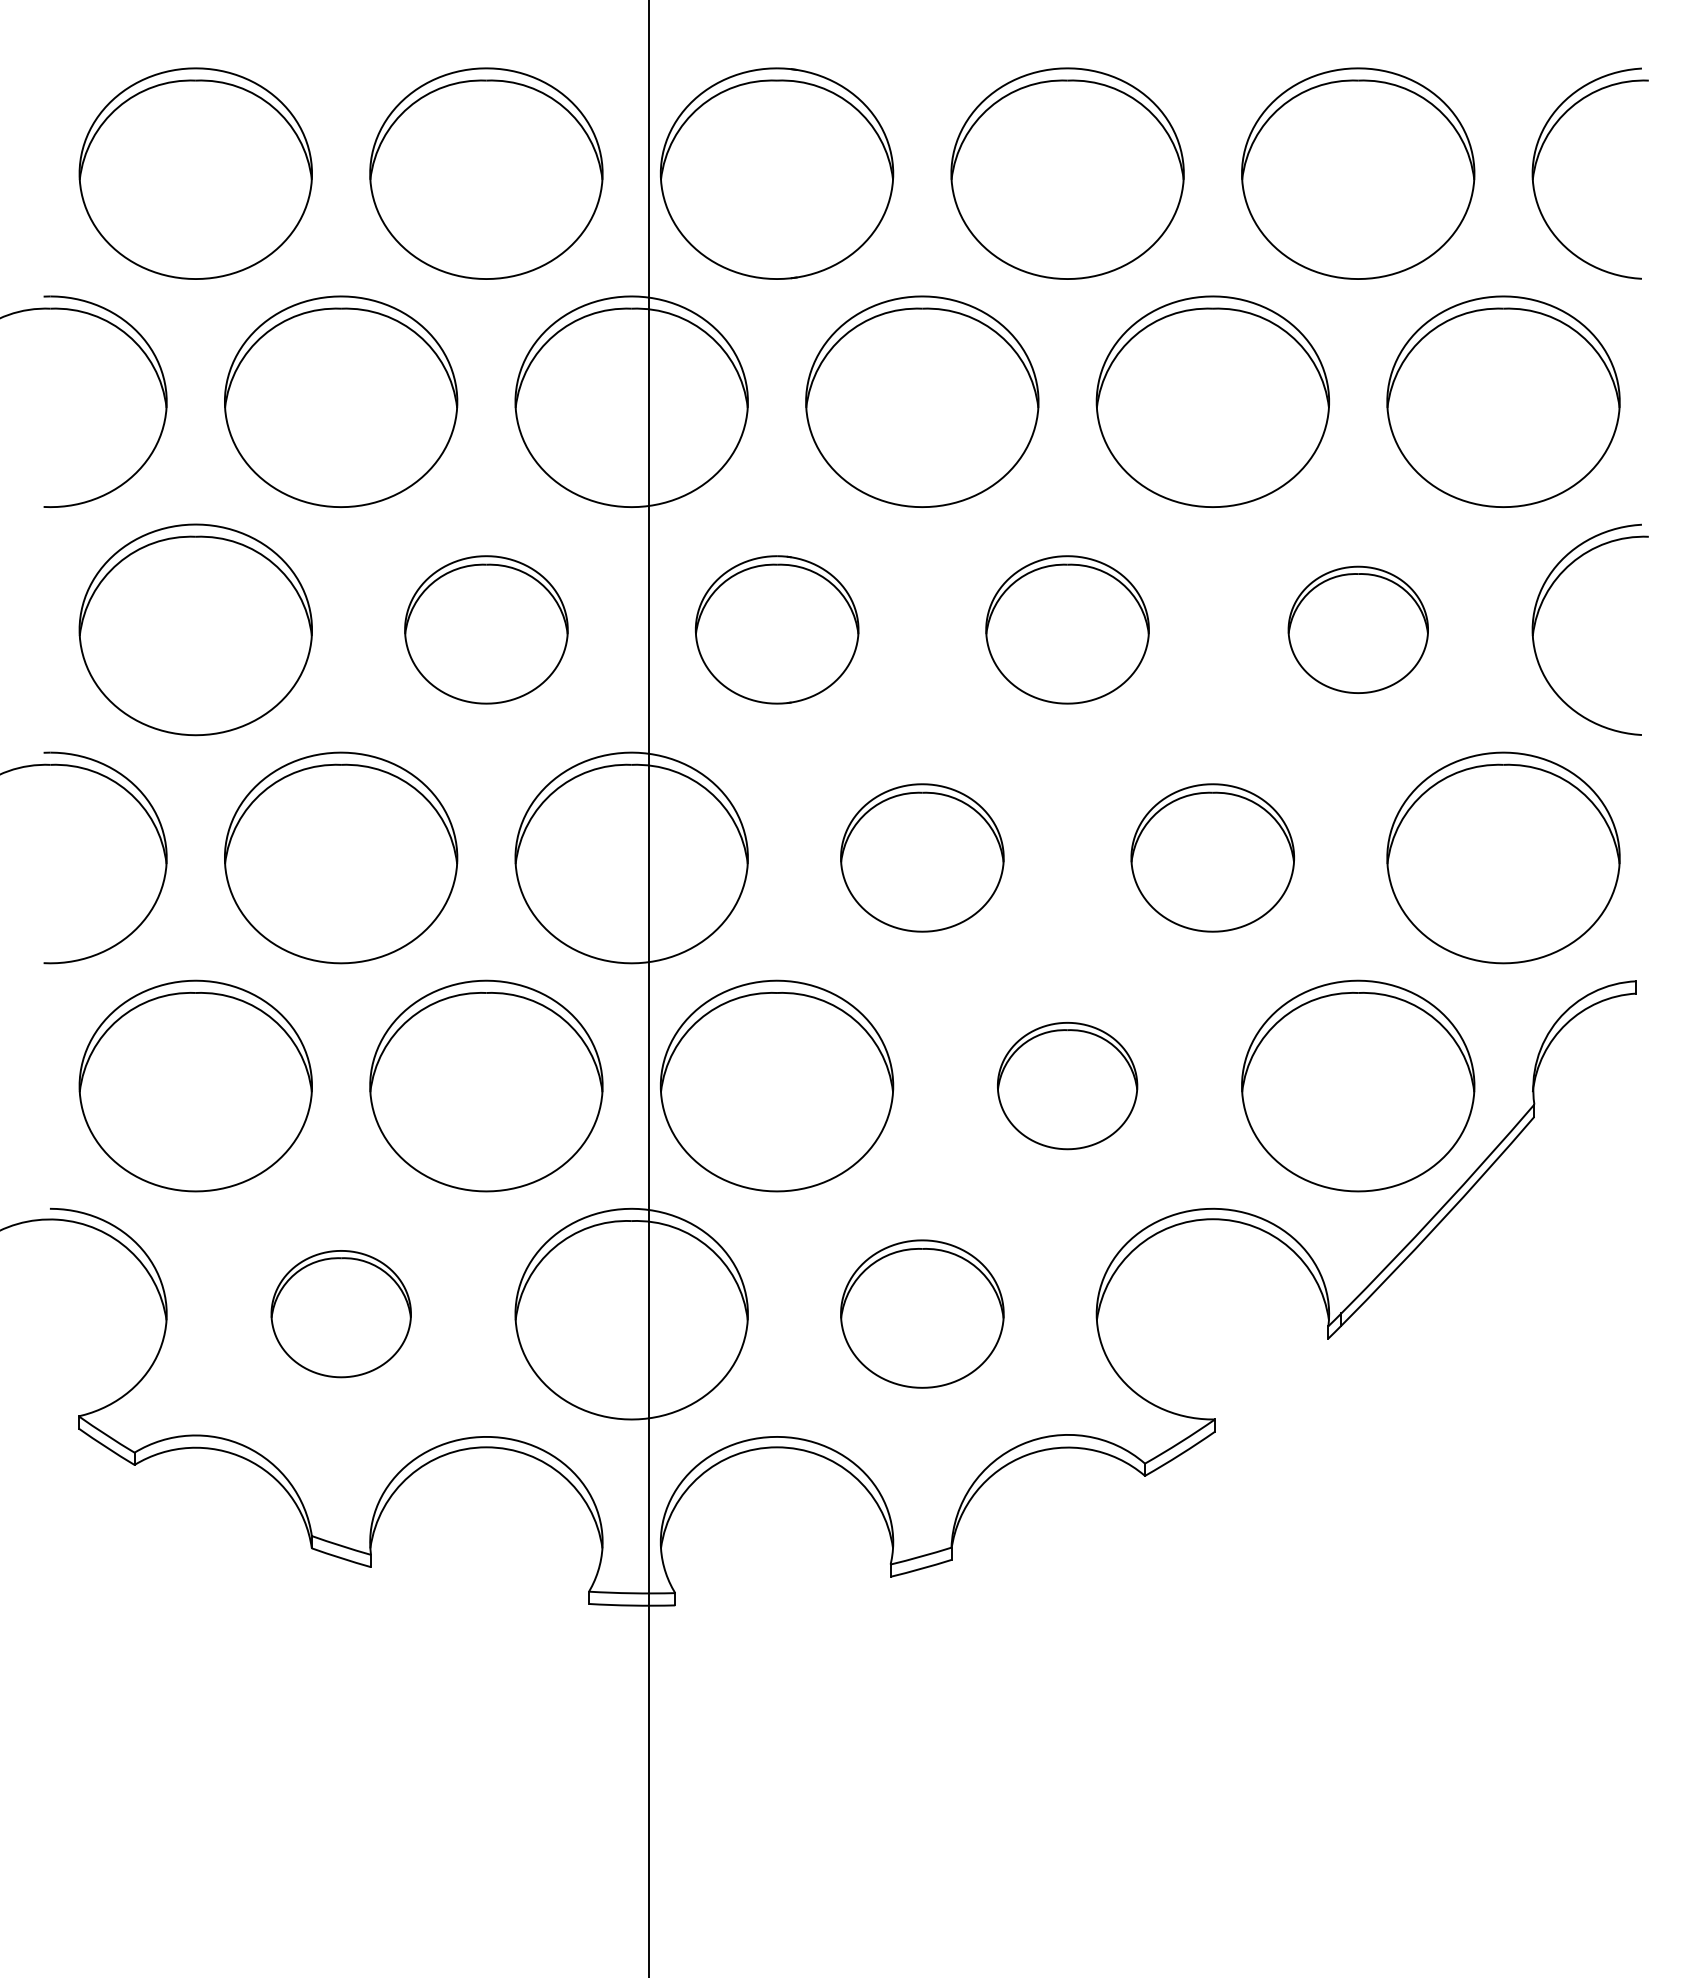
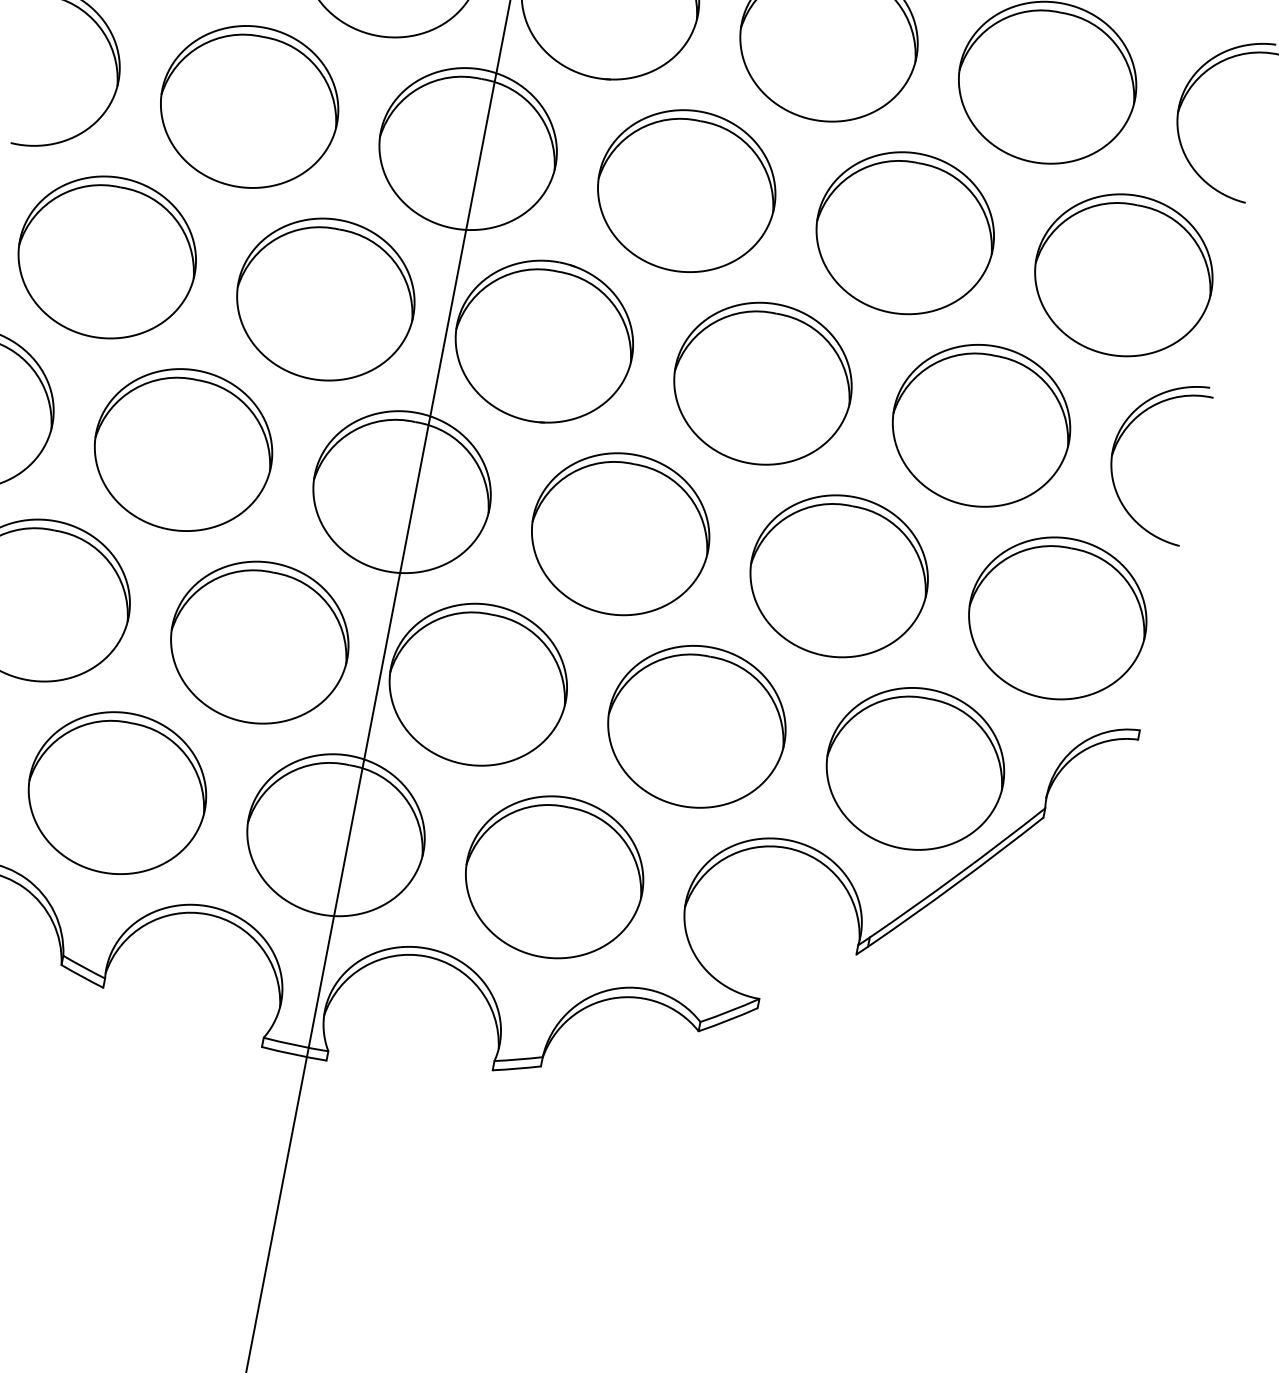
part: (486, 629) -> (325, 299), size x1.43
part: (777, 629) -> (544, 341), size x1.43
part: (1067, 629) -> (762, 383), size x1.43
part: (1358, 629) -> (981, 425), size x1.67
part: (922, 857) -> (620, 533), size x1.43
part: (1212, 857) -> (838, 575), size x1.43
part: (1067, 1085) -> (696, 726), size x1.67
part: (341, 1313) -> (117, 792), size x1.67
part: (922, 1313) -> (554, 876), size x1.43

